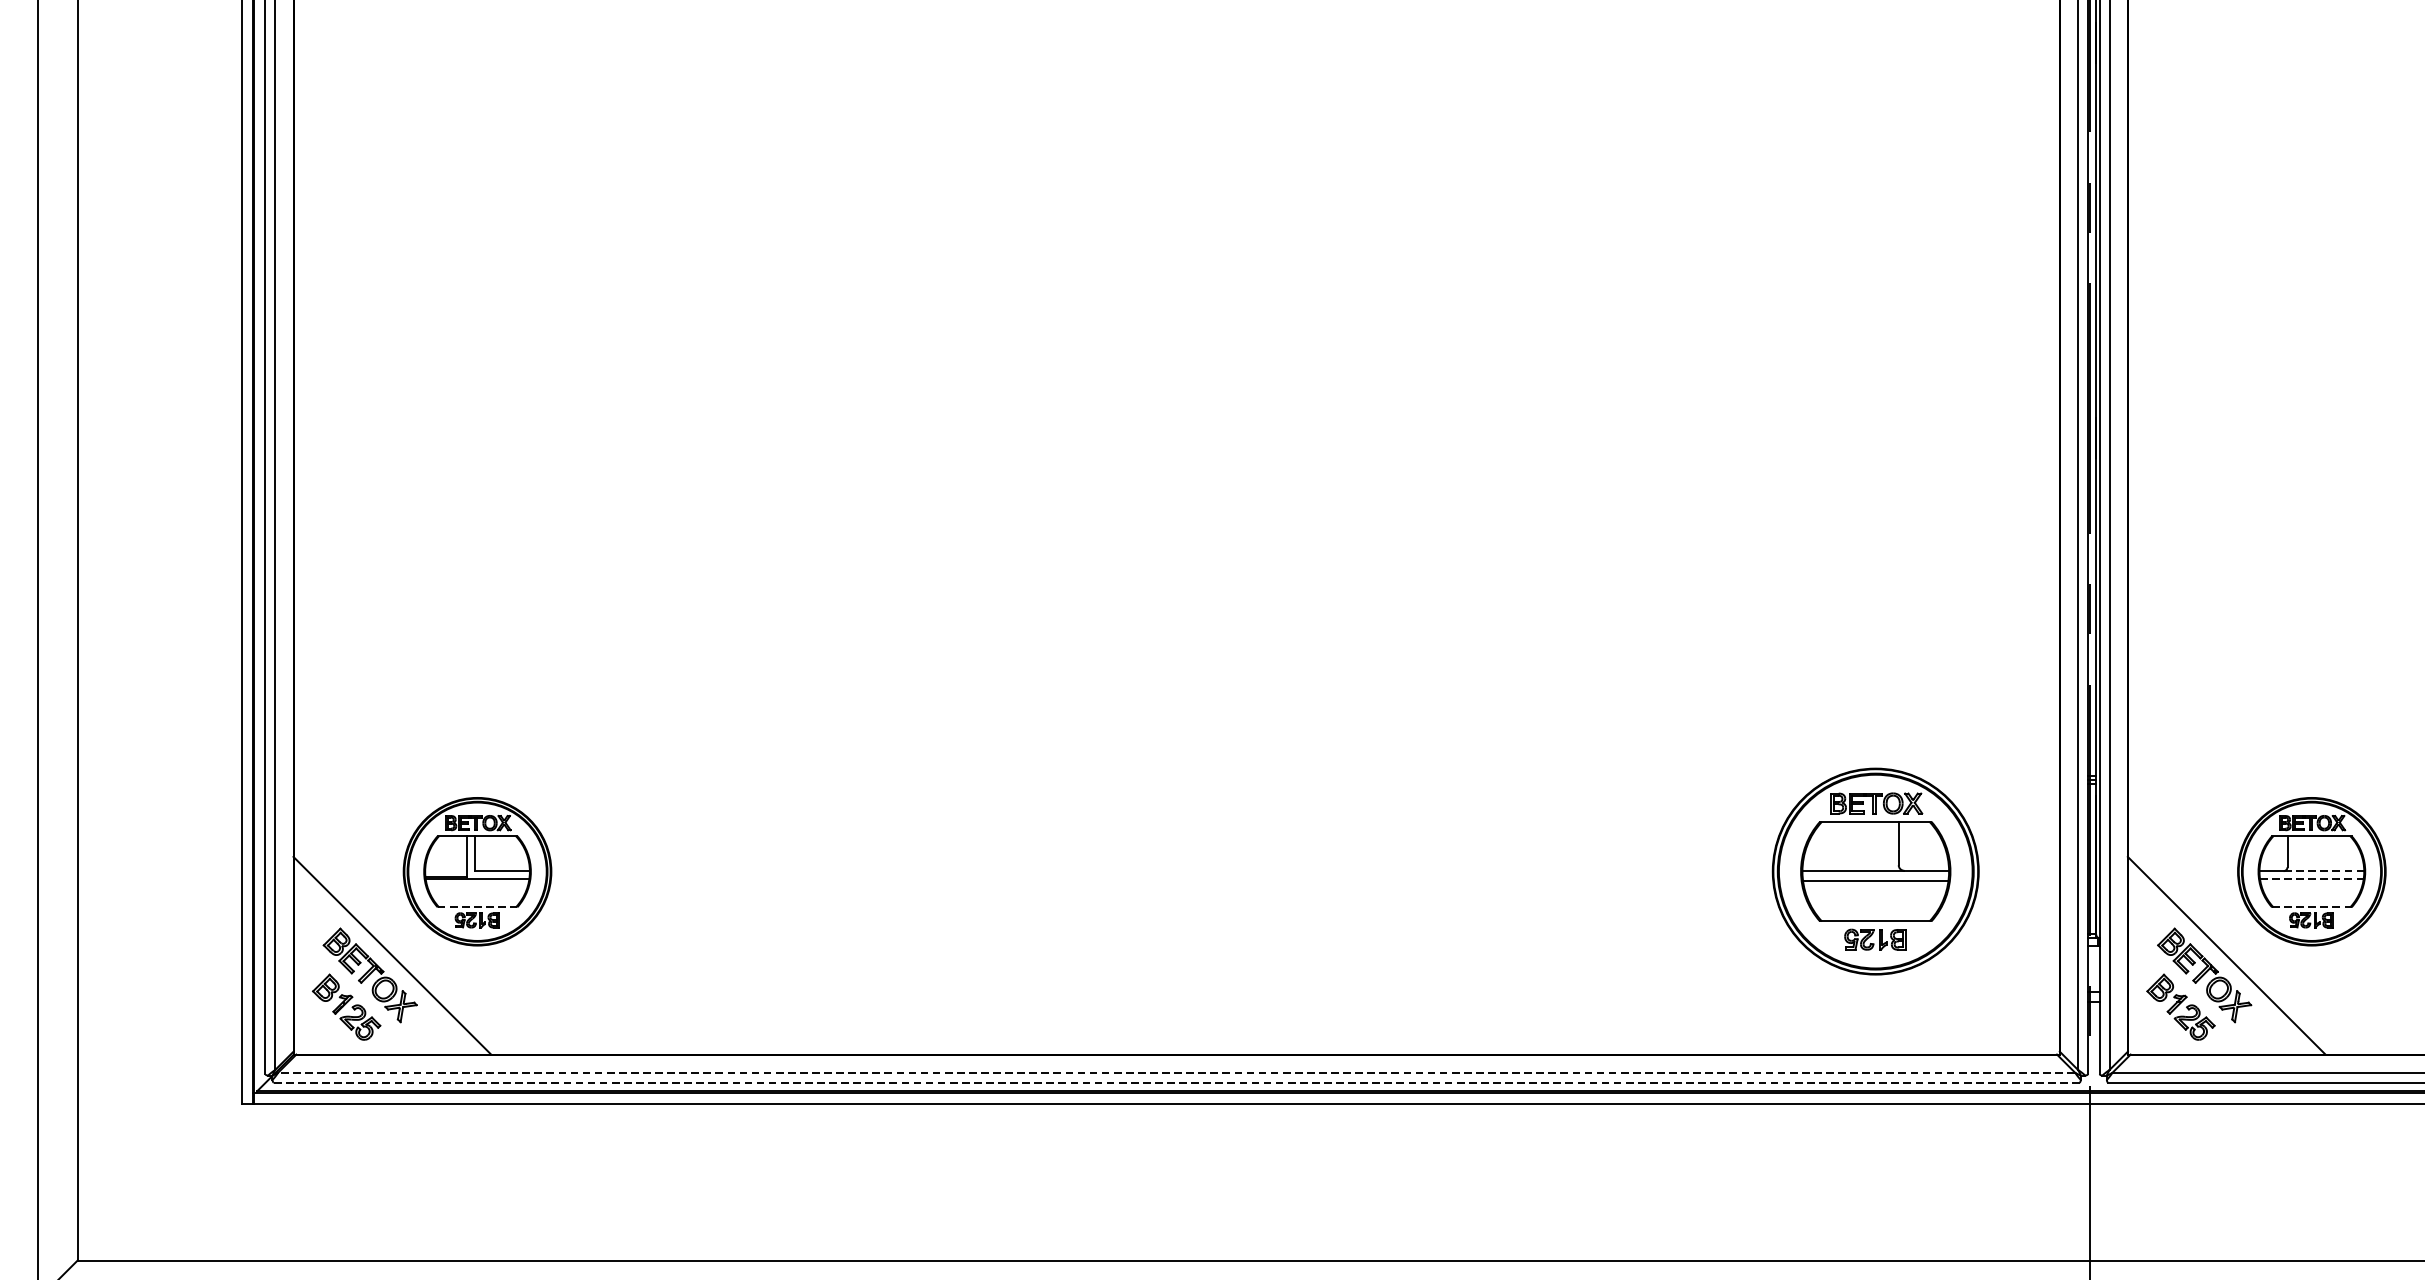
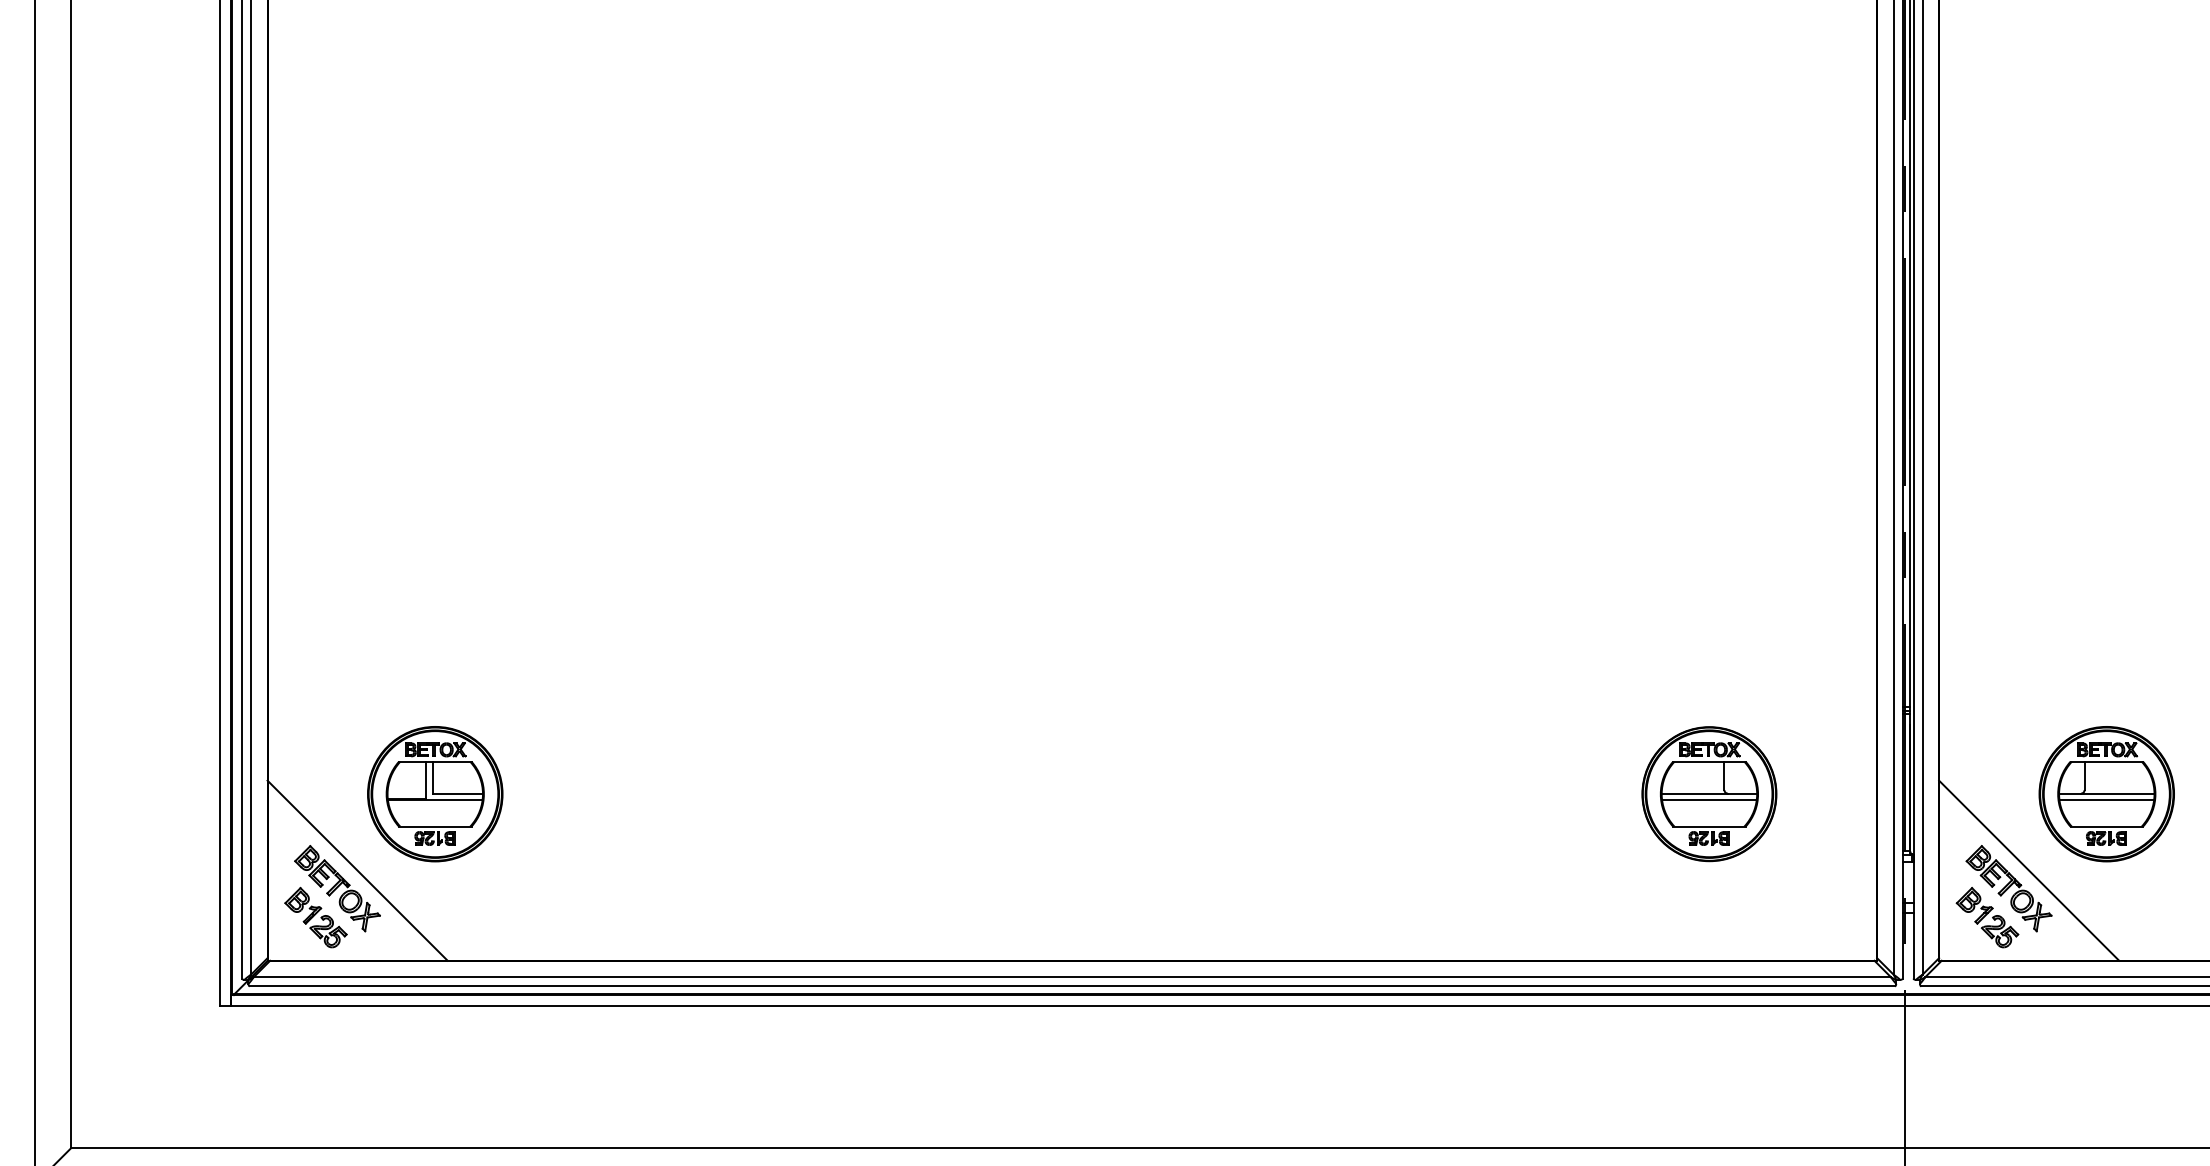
line: (2323, 871) -> (2117, 793), dashed -> solid
part: (1875, 872) -> (1709, 794), size x0.71
line: (2312, 878) -> (2107, 800), dashed -> solid
line: (477, 907) -> (435, 826), dashed -> solid
line: (2312, 907) -> (2107, 826), dashed -> solid
line: (1176, 1072) -> (1072, 977), dashed -> solid
line: (1176, 1082) -> (1072, 986), dashed -> solid

